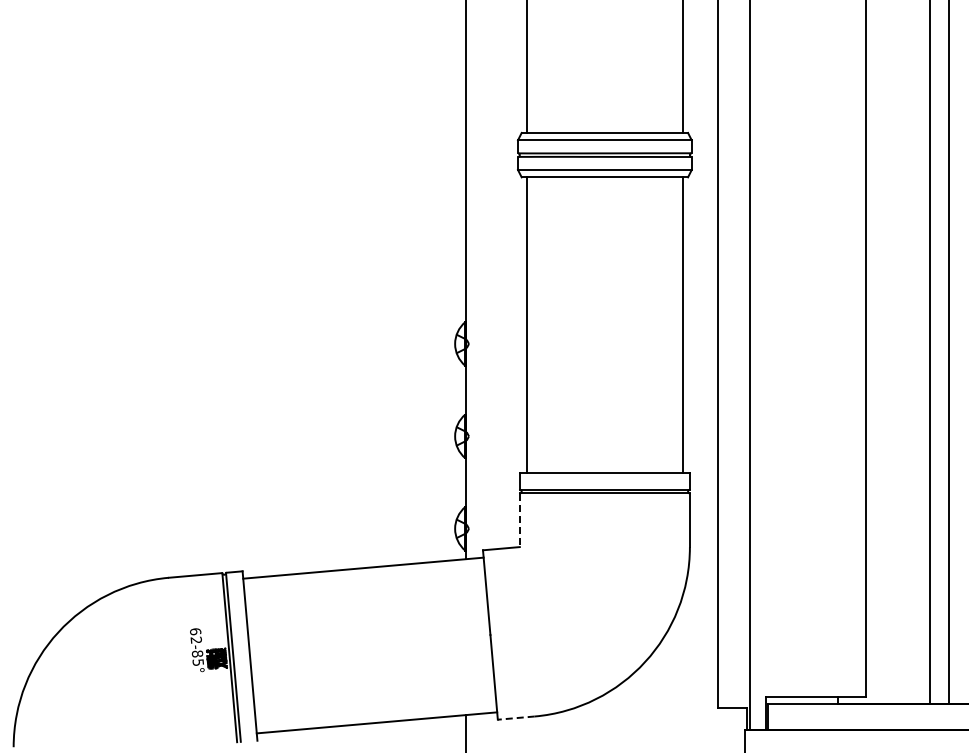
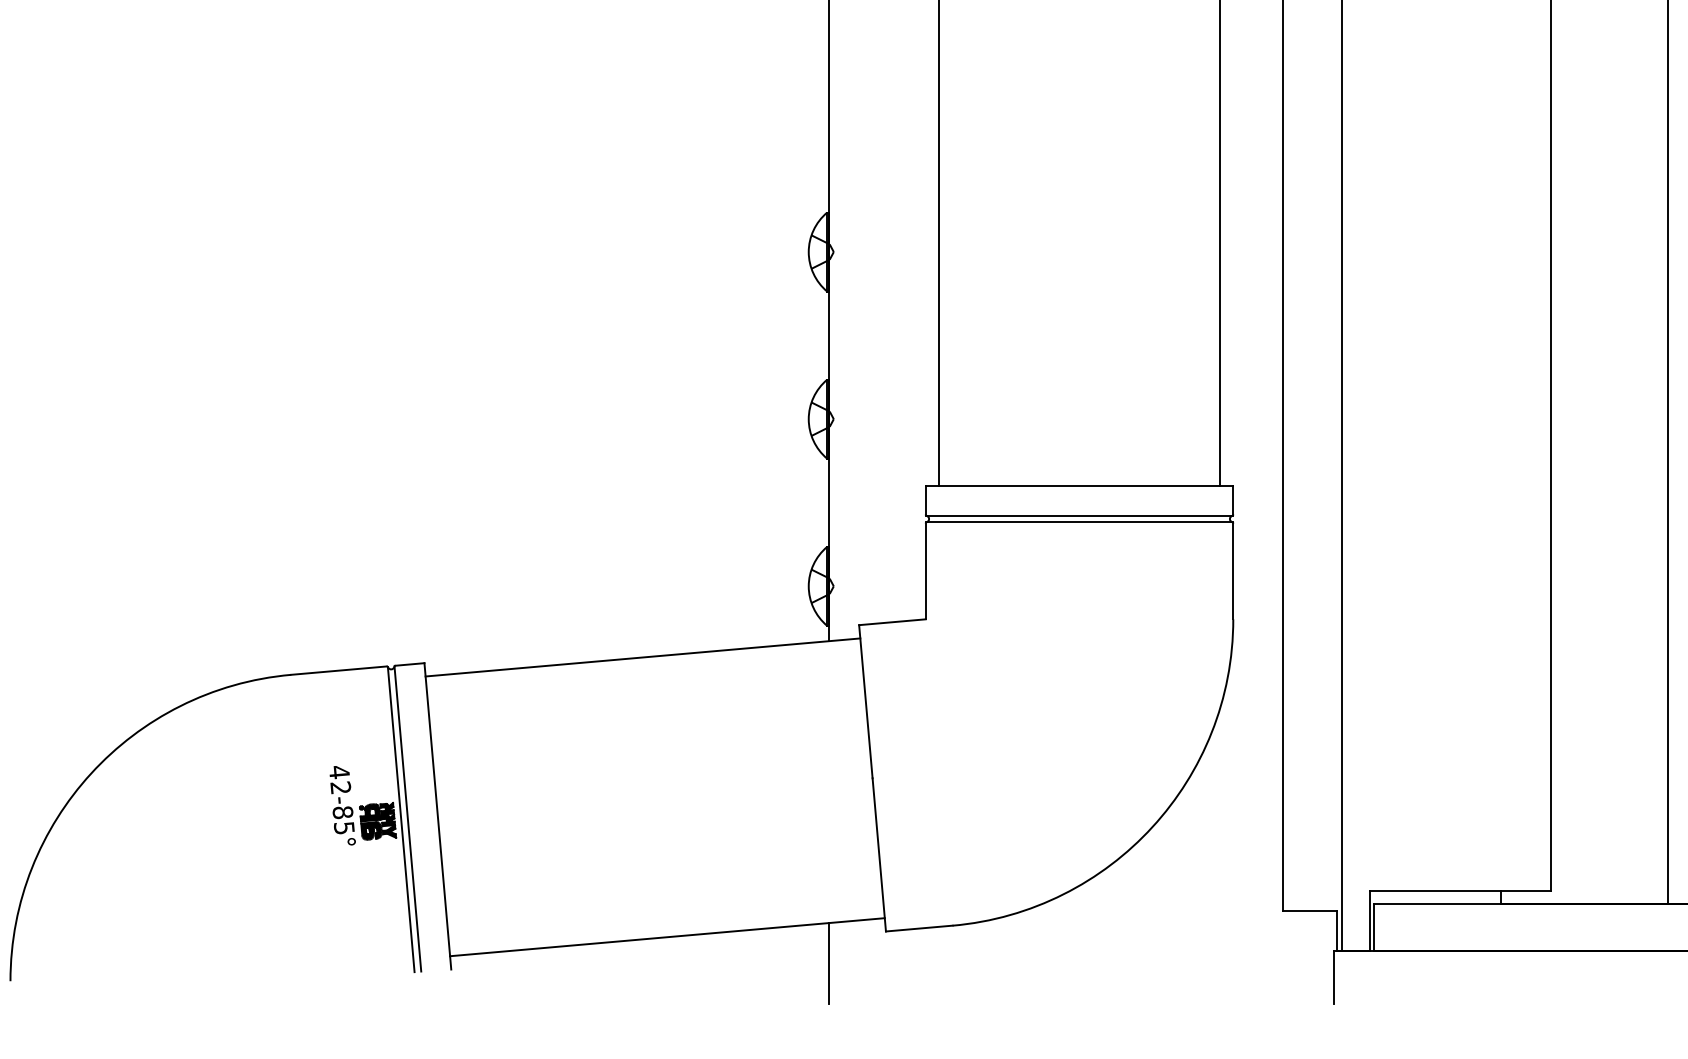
line: (519, 521) -> (925, 573), dashed -> solid
text: (195, 631) -> (339, 771), 62-85° -> 42-85°
line: (515, 718) -> (917, 929), dashed -> solid

